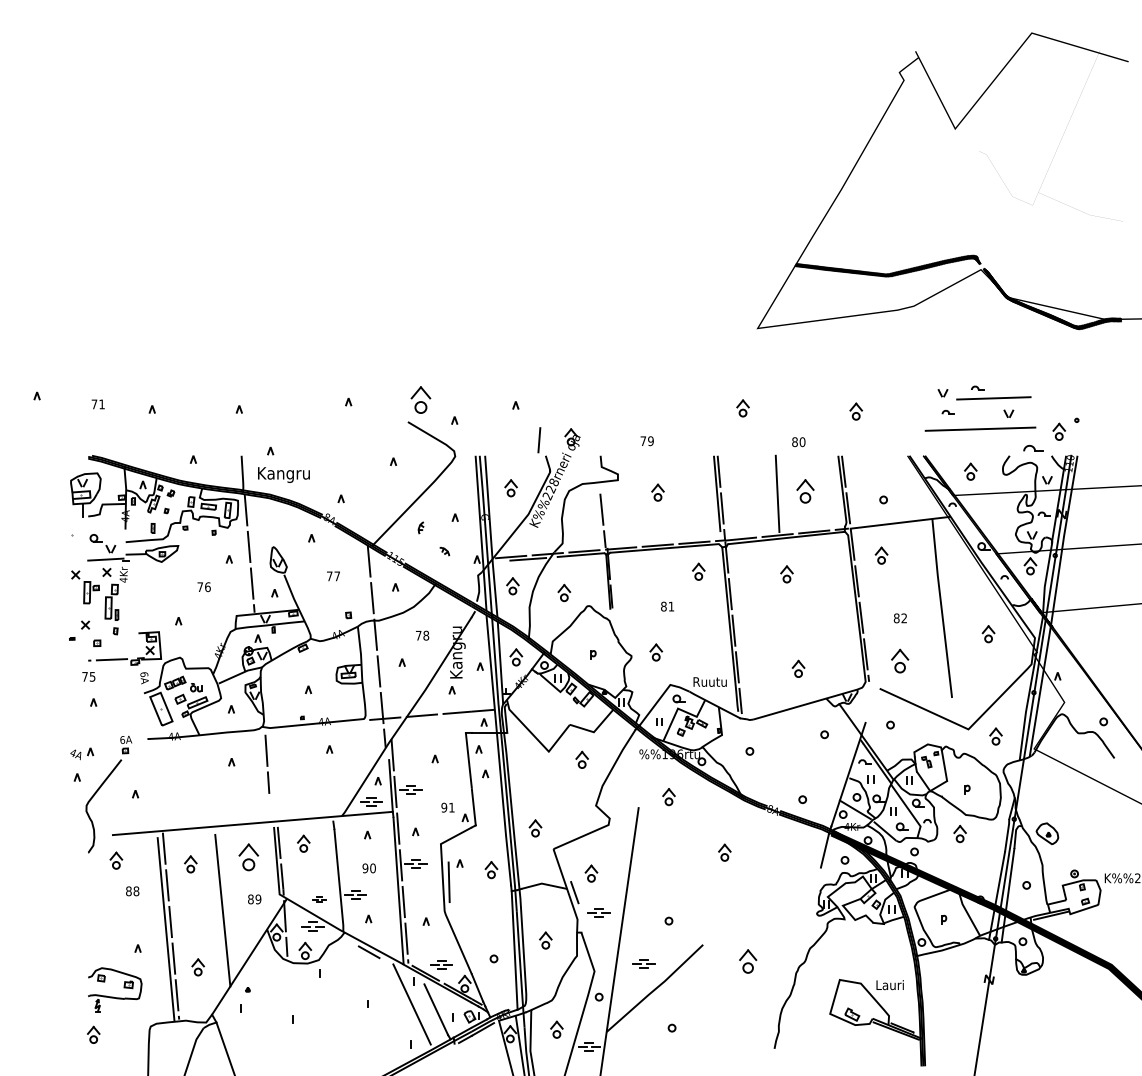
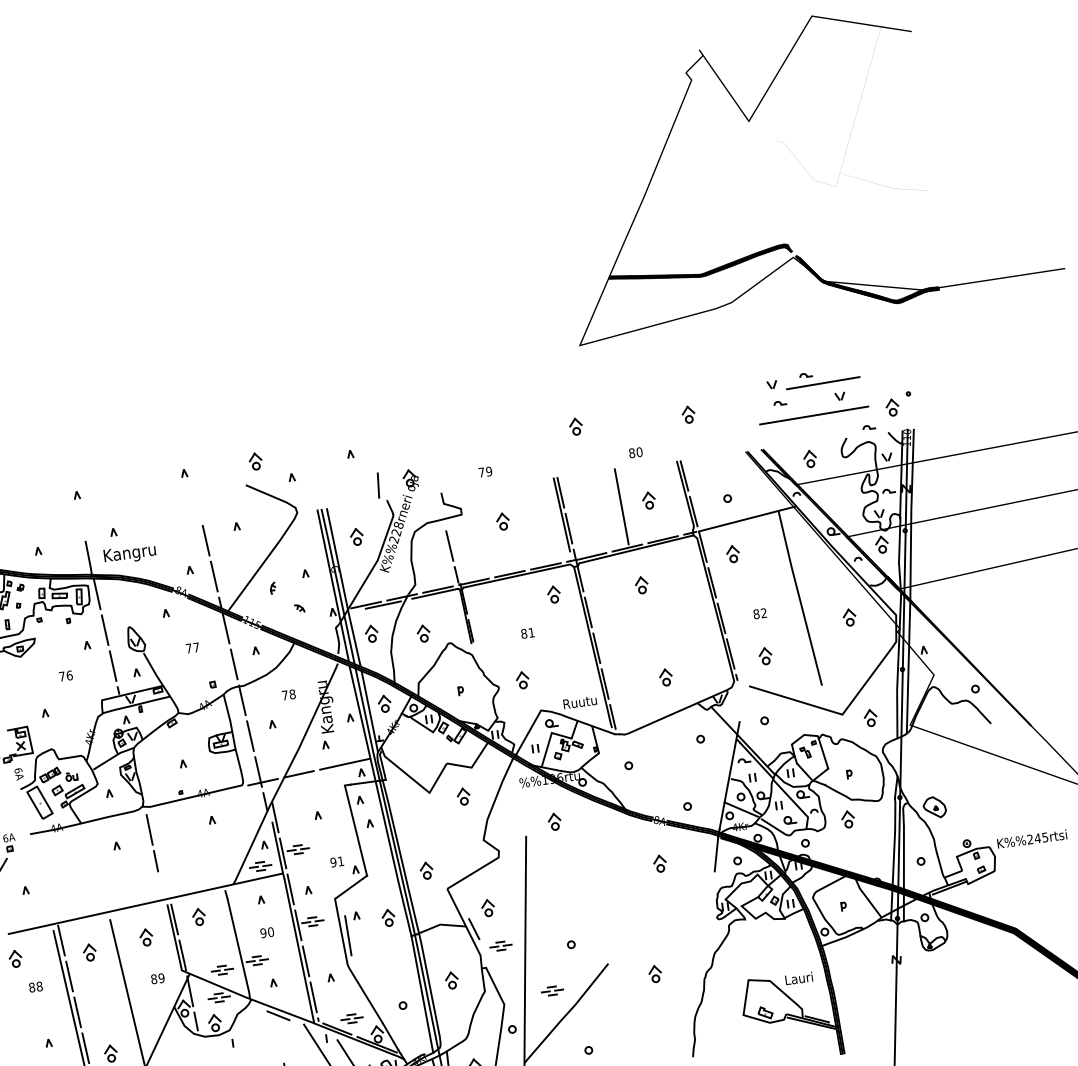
part: (420, 399) -> (255, 461), size x0.62
part: (1032, 447) -> (868, 426), size x0.62
part: (805, 491) -> (649, 500), size x0.71
line: (363, 497) -> (211, 565), added
part: (899, 661) -> (765, 656), size x0.71
part: (724, 852) -> (659, 863), moved
part: (248, 856) -> (146, 937), size x0.62
part: (319, 899) -> (222, 970), size x1.67
part: (748, 961) -> (655, 974), size x0.71

